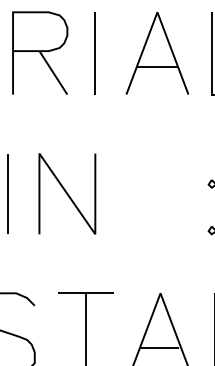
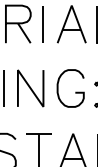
curve: (165, 200) -> (75, 91), added

